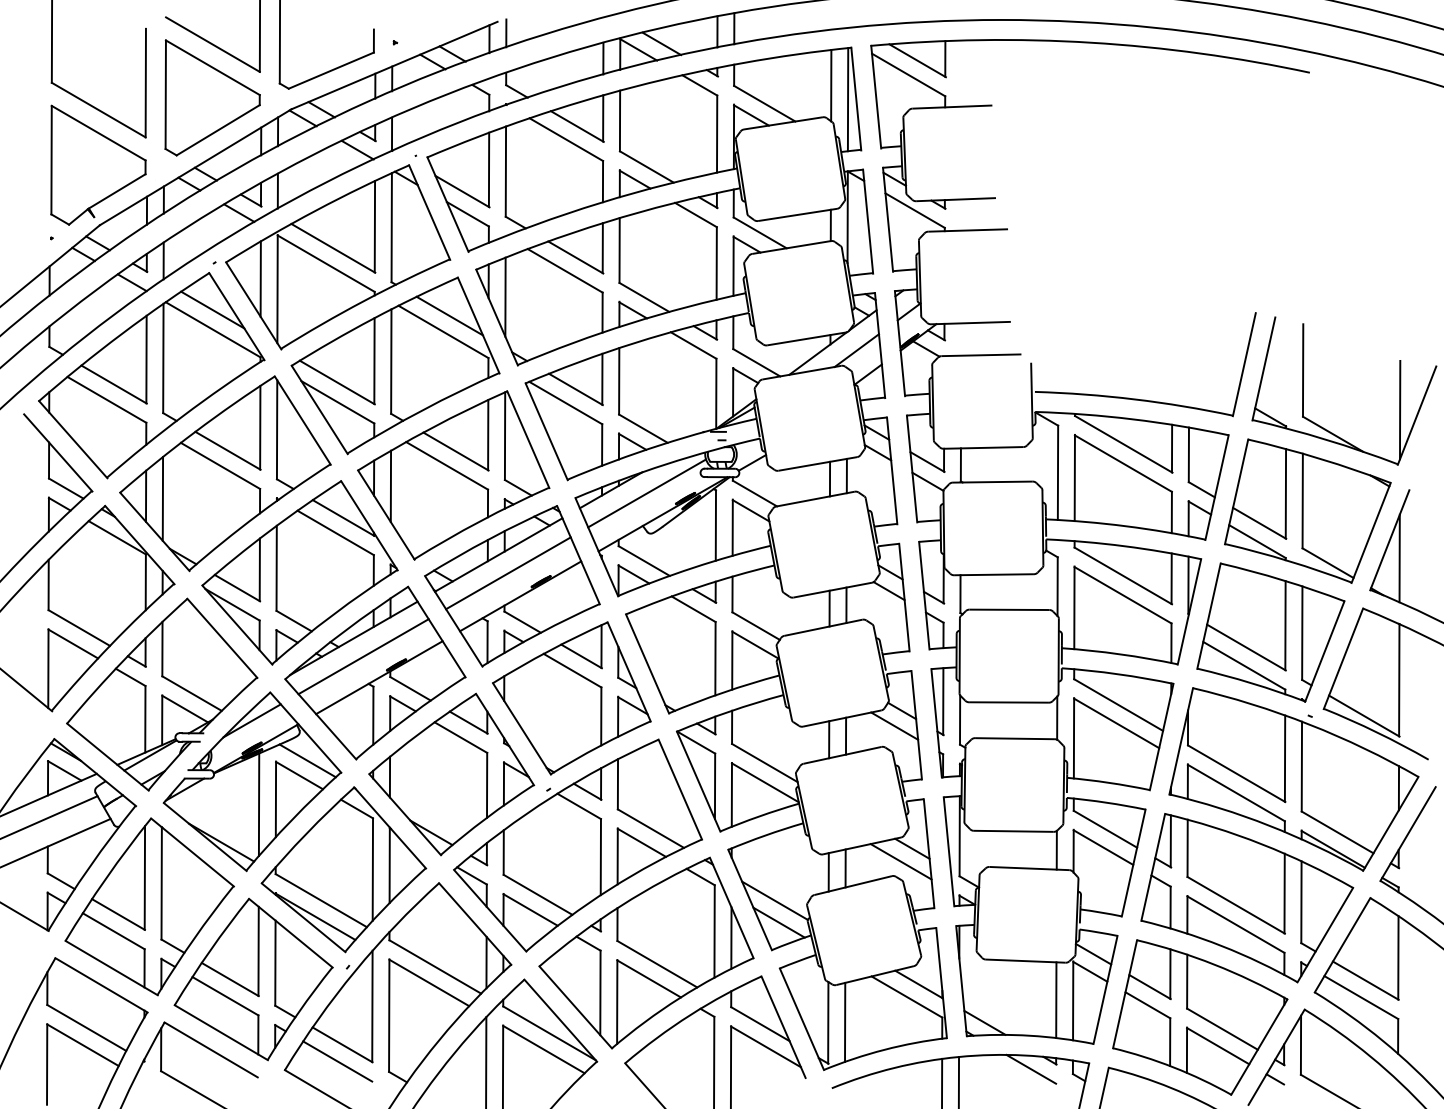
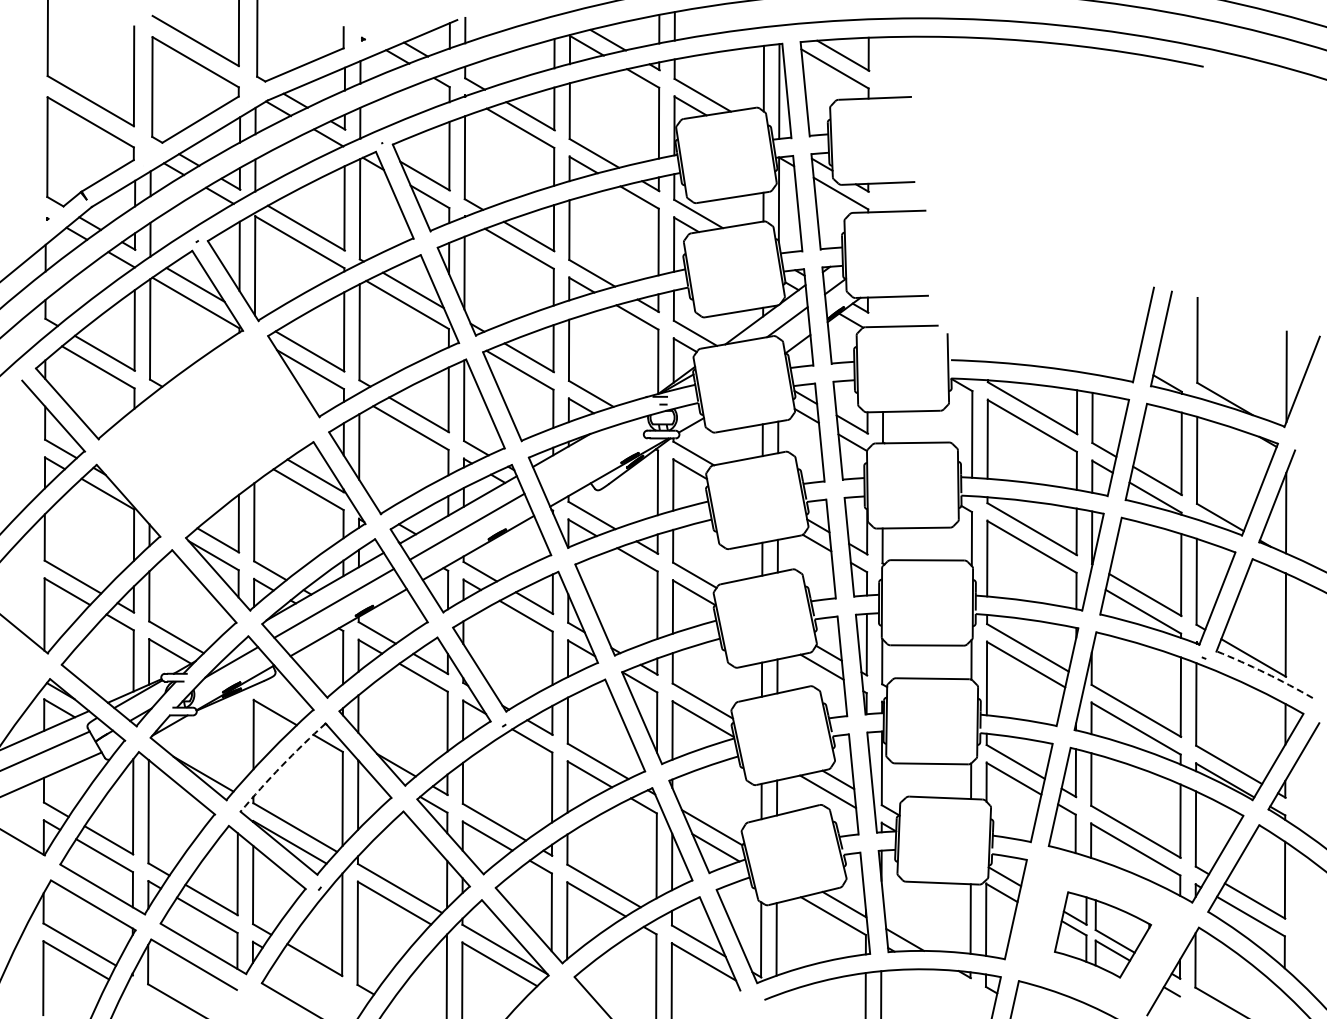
part: (225, 472) -> (207, 434), removed
line: (646, 493) -> (594, 453), removed
arc: (1377, 732) -> (1265, 673), solid -> dashed
line: (307, 761) -> (282, 699), removed
line: (258, 804) -> (237, 739), removed
arc: (306, 834) -> (281, 766), solid -> dashed
part: (1199, 1017) -> (1102, 934), size x0.6
line: (337, 1060) -> (310, 974), removed
line: (1031, 1069) -> (947, 982), removed

